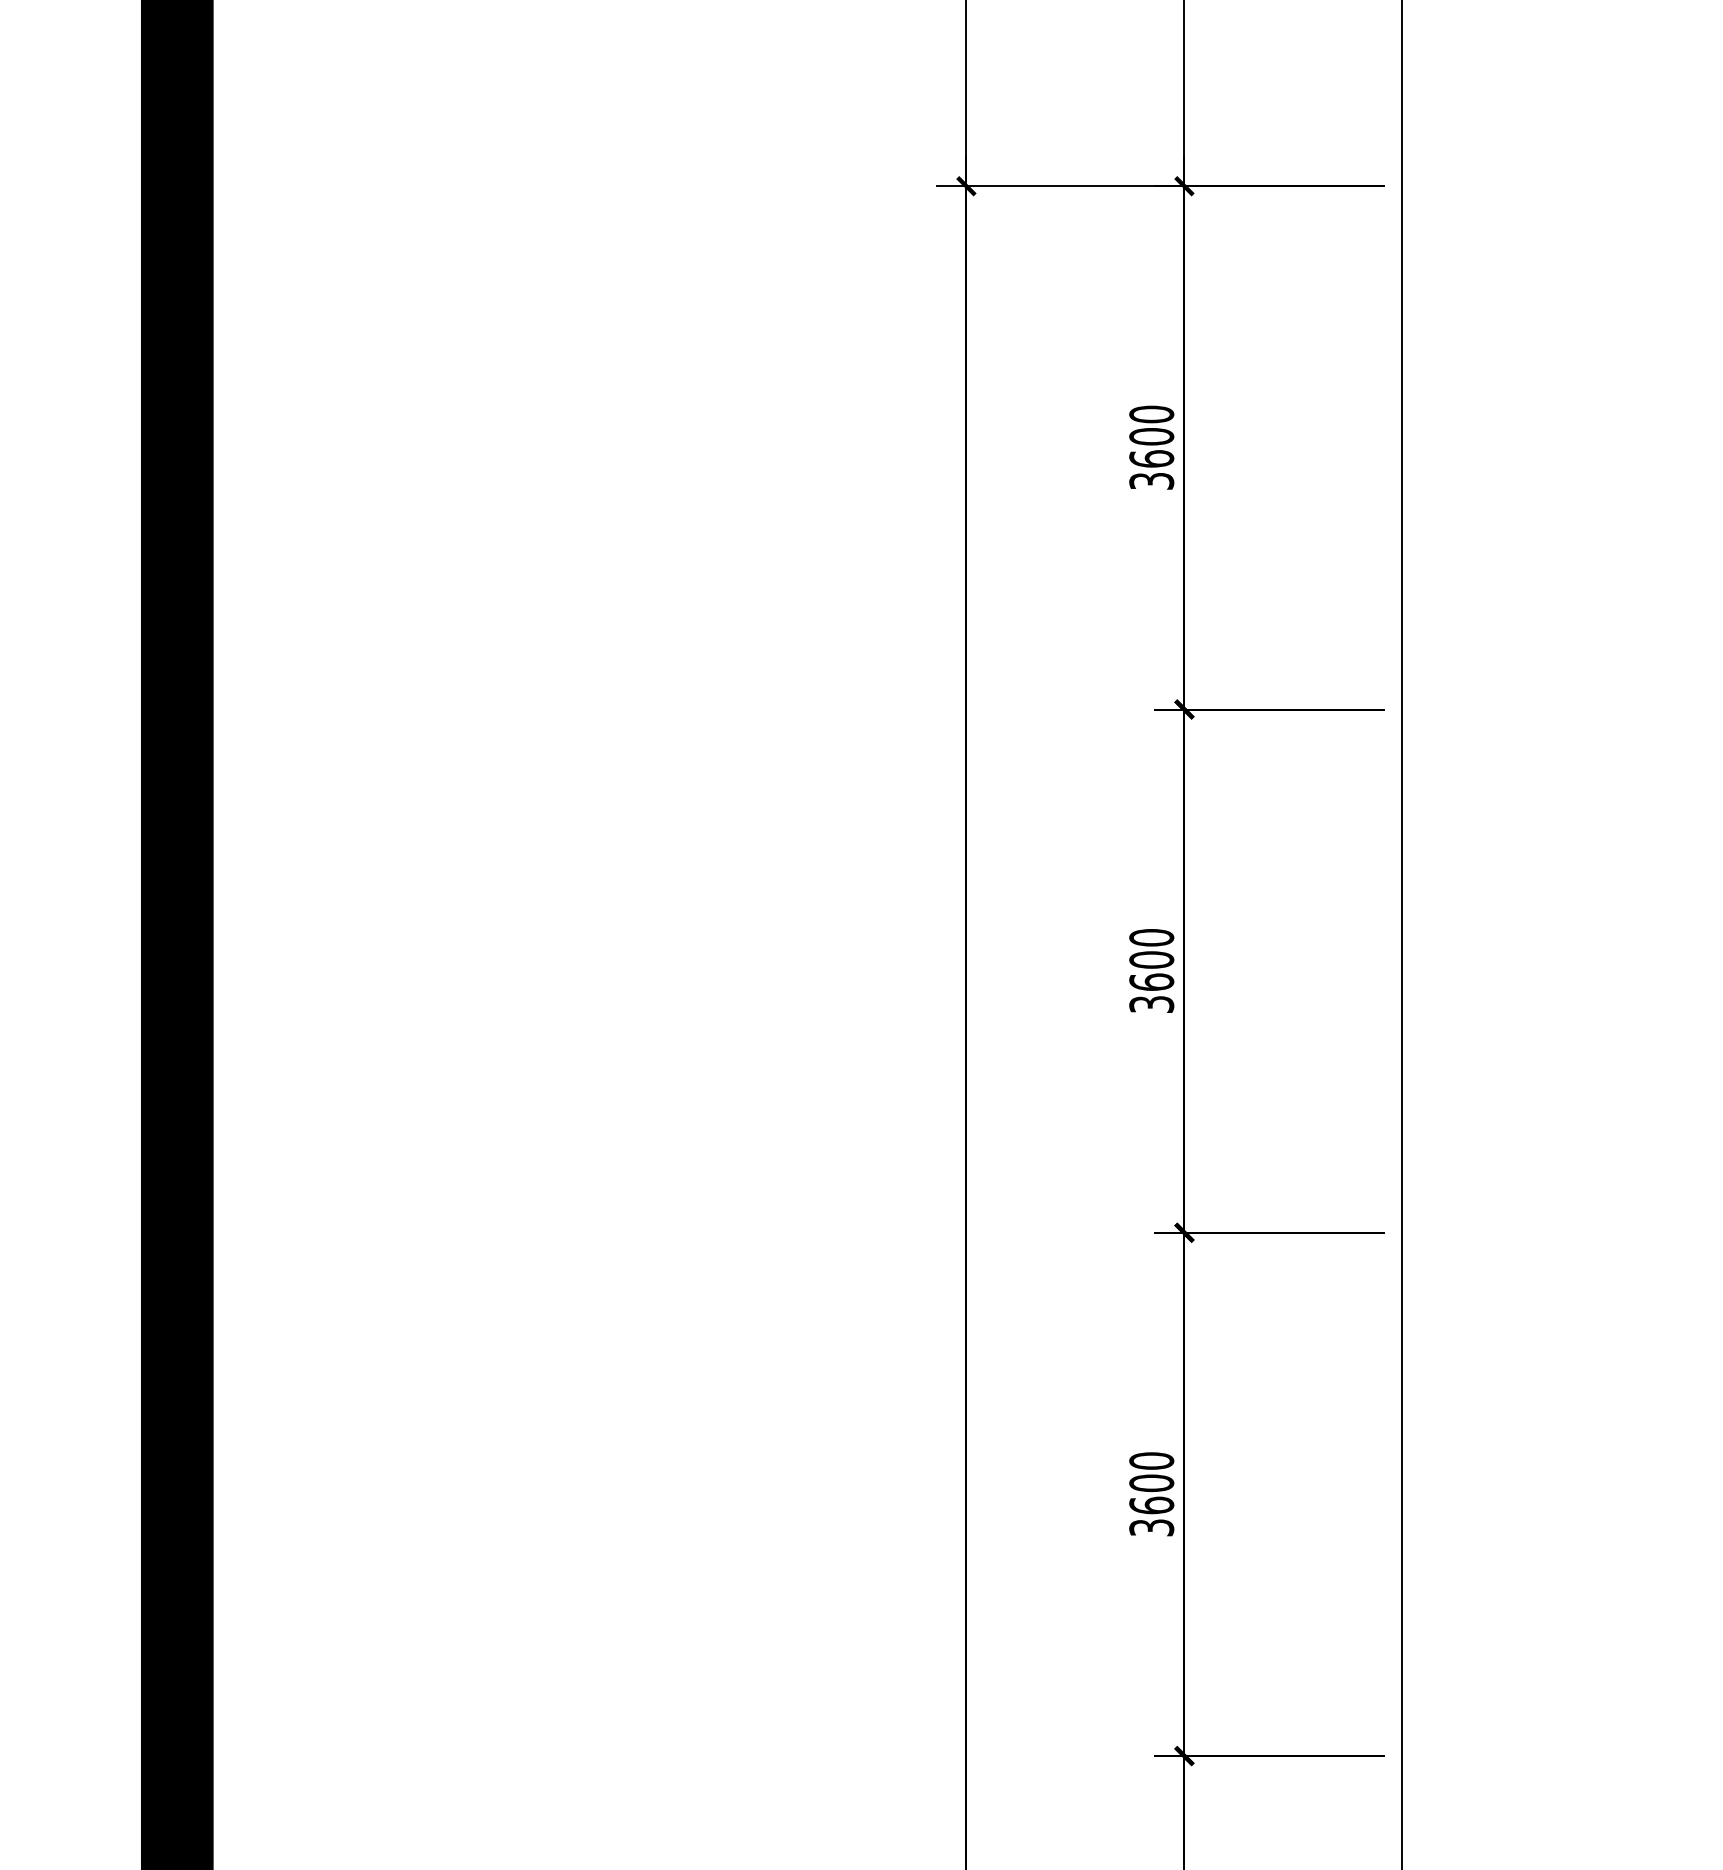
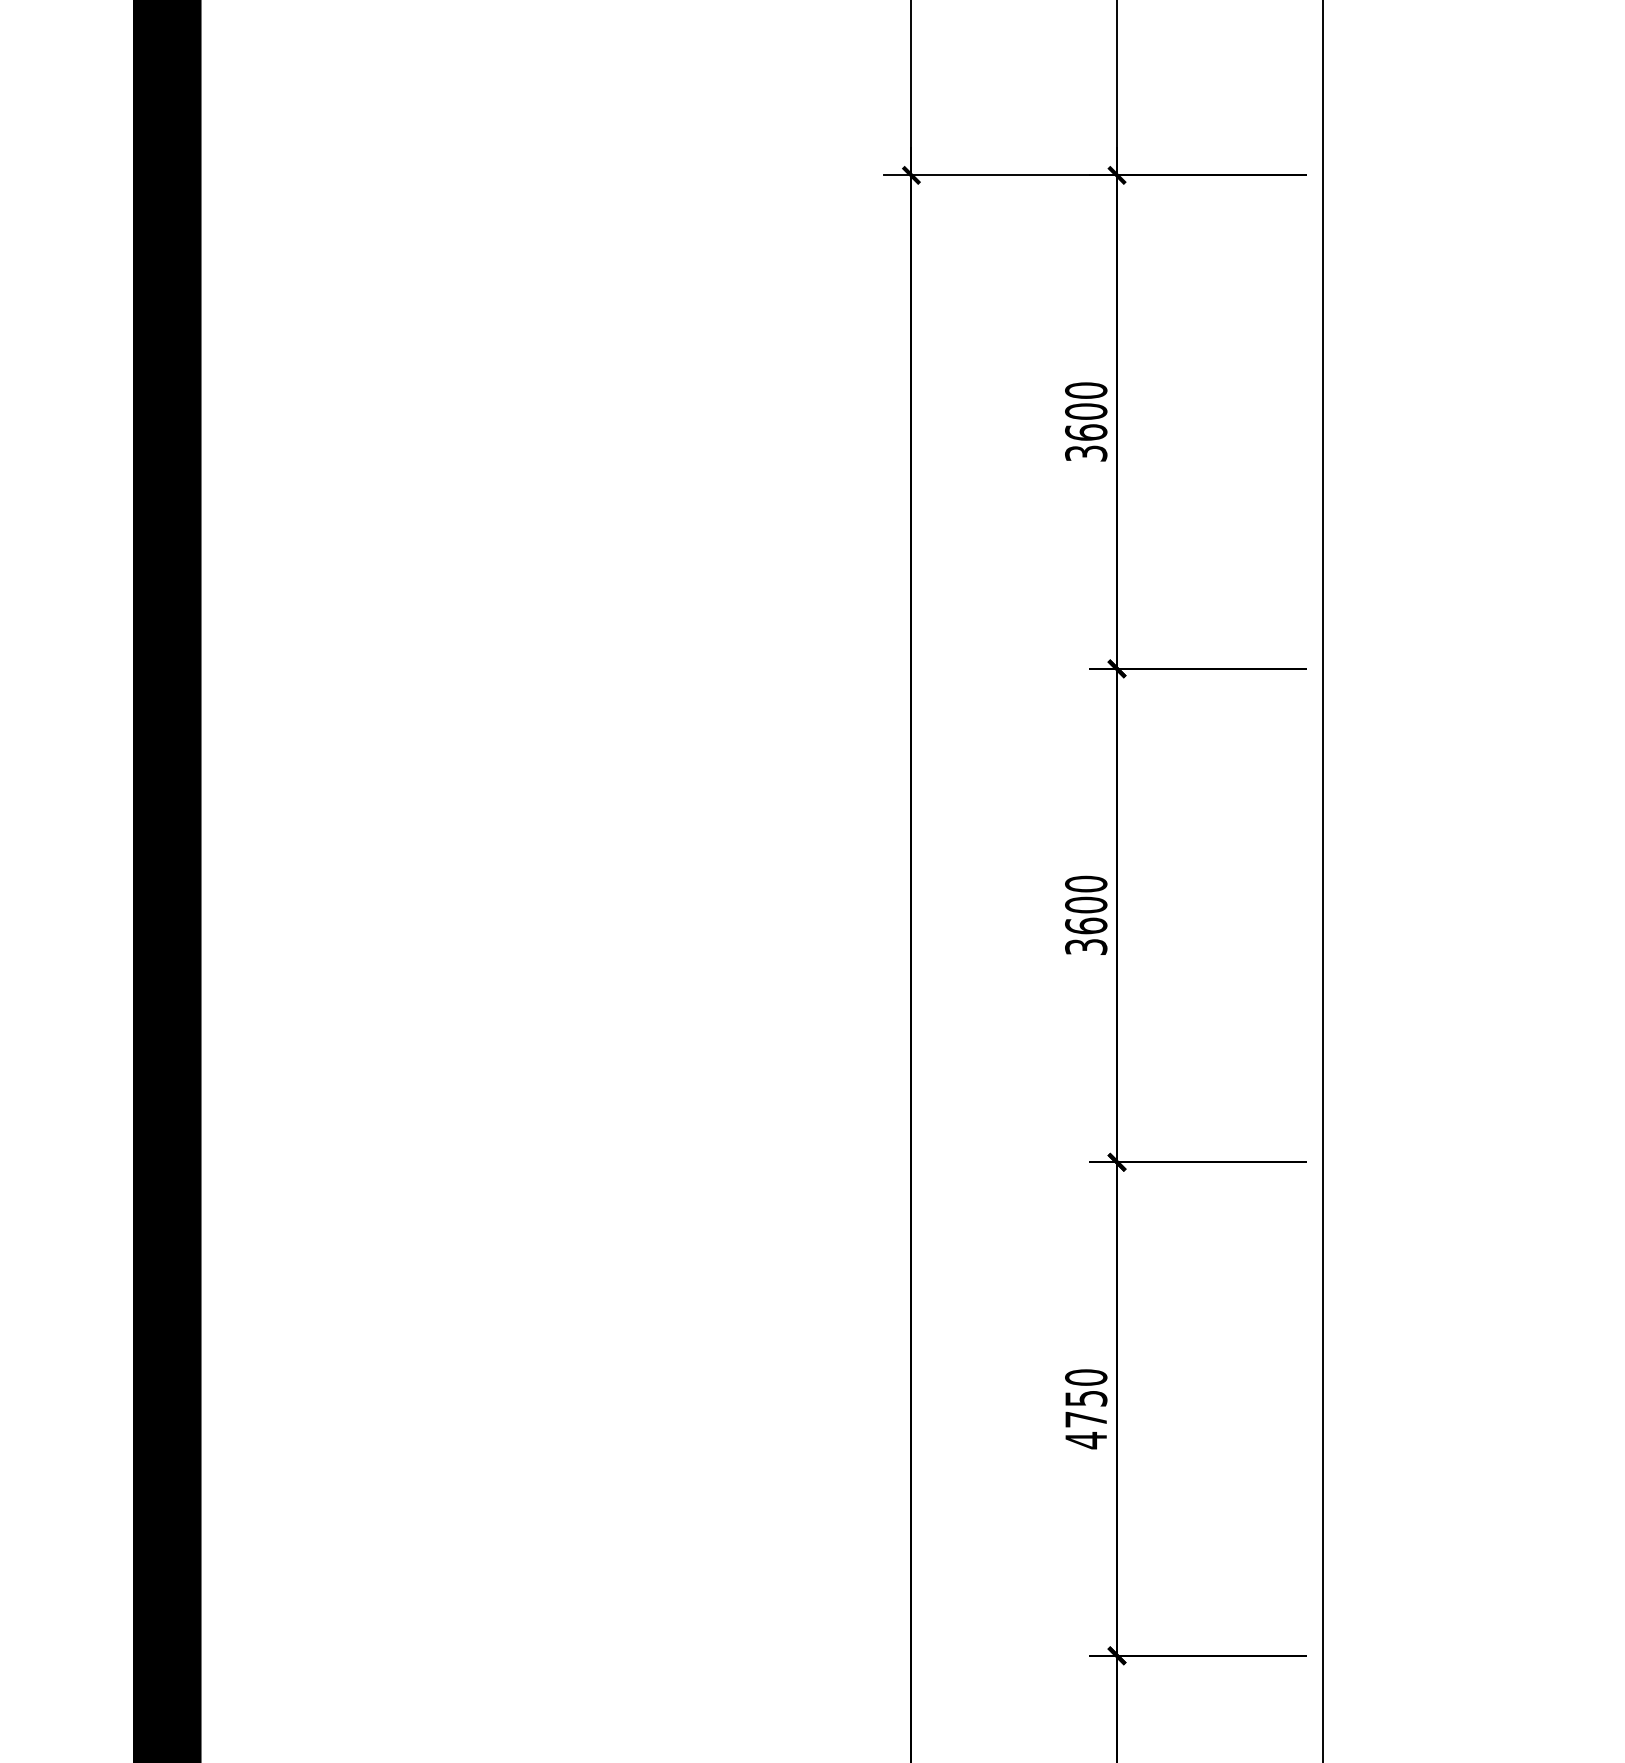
text: (1152, 1505) -> (1086, 1419), 3600 -> 4750

